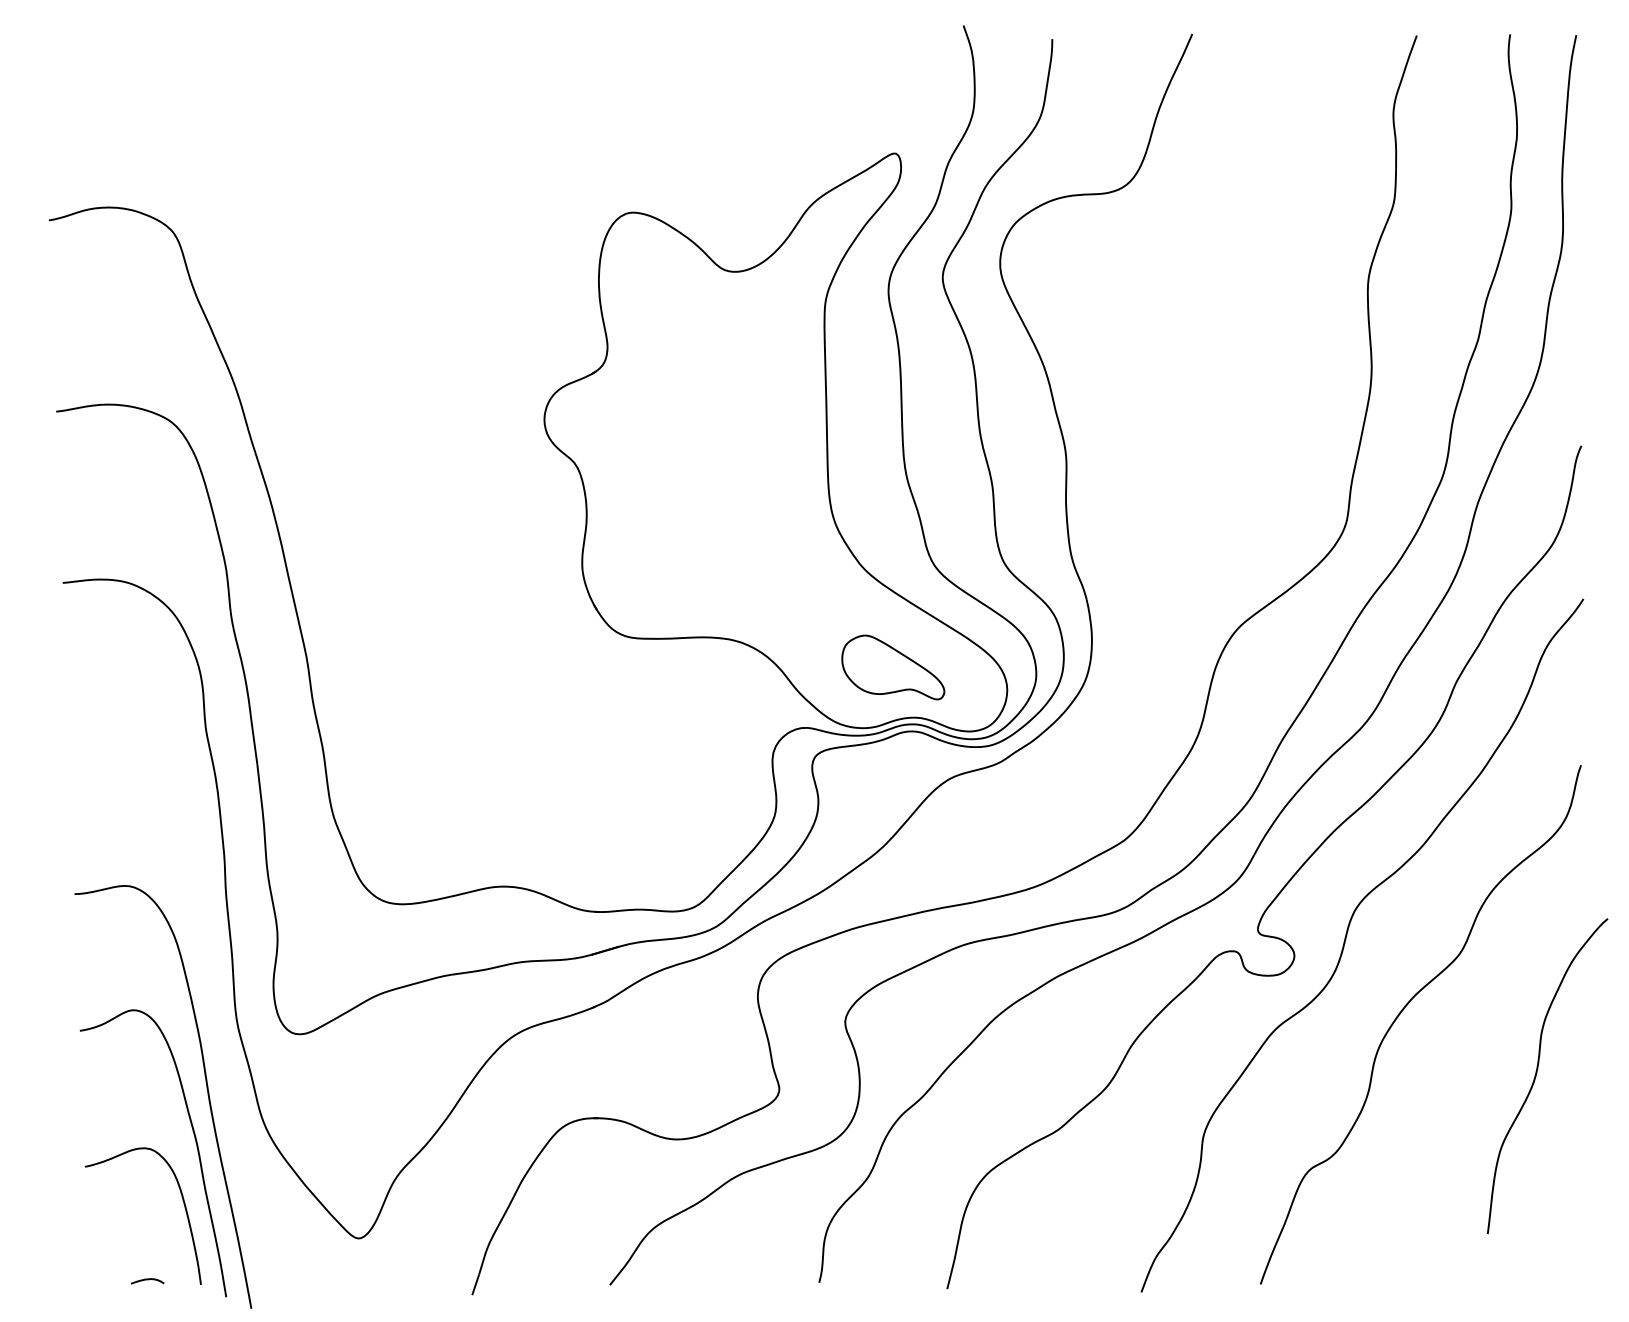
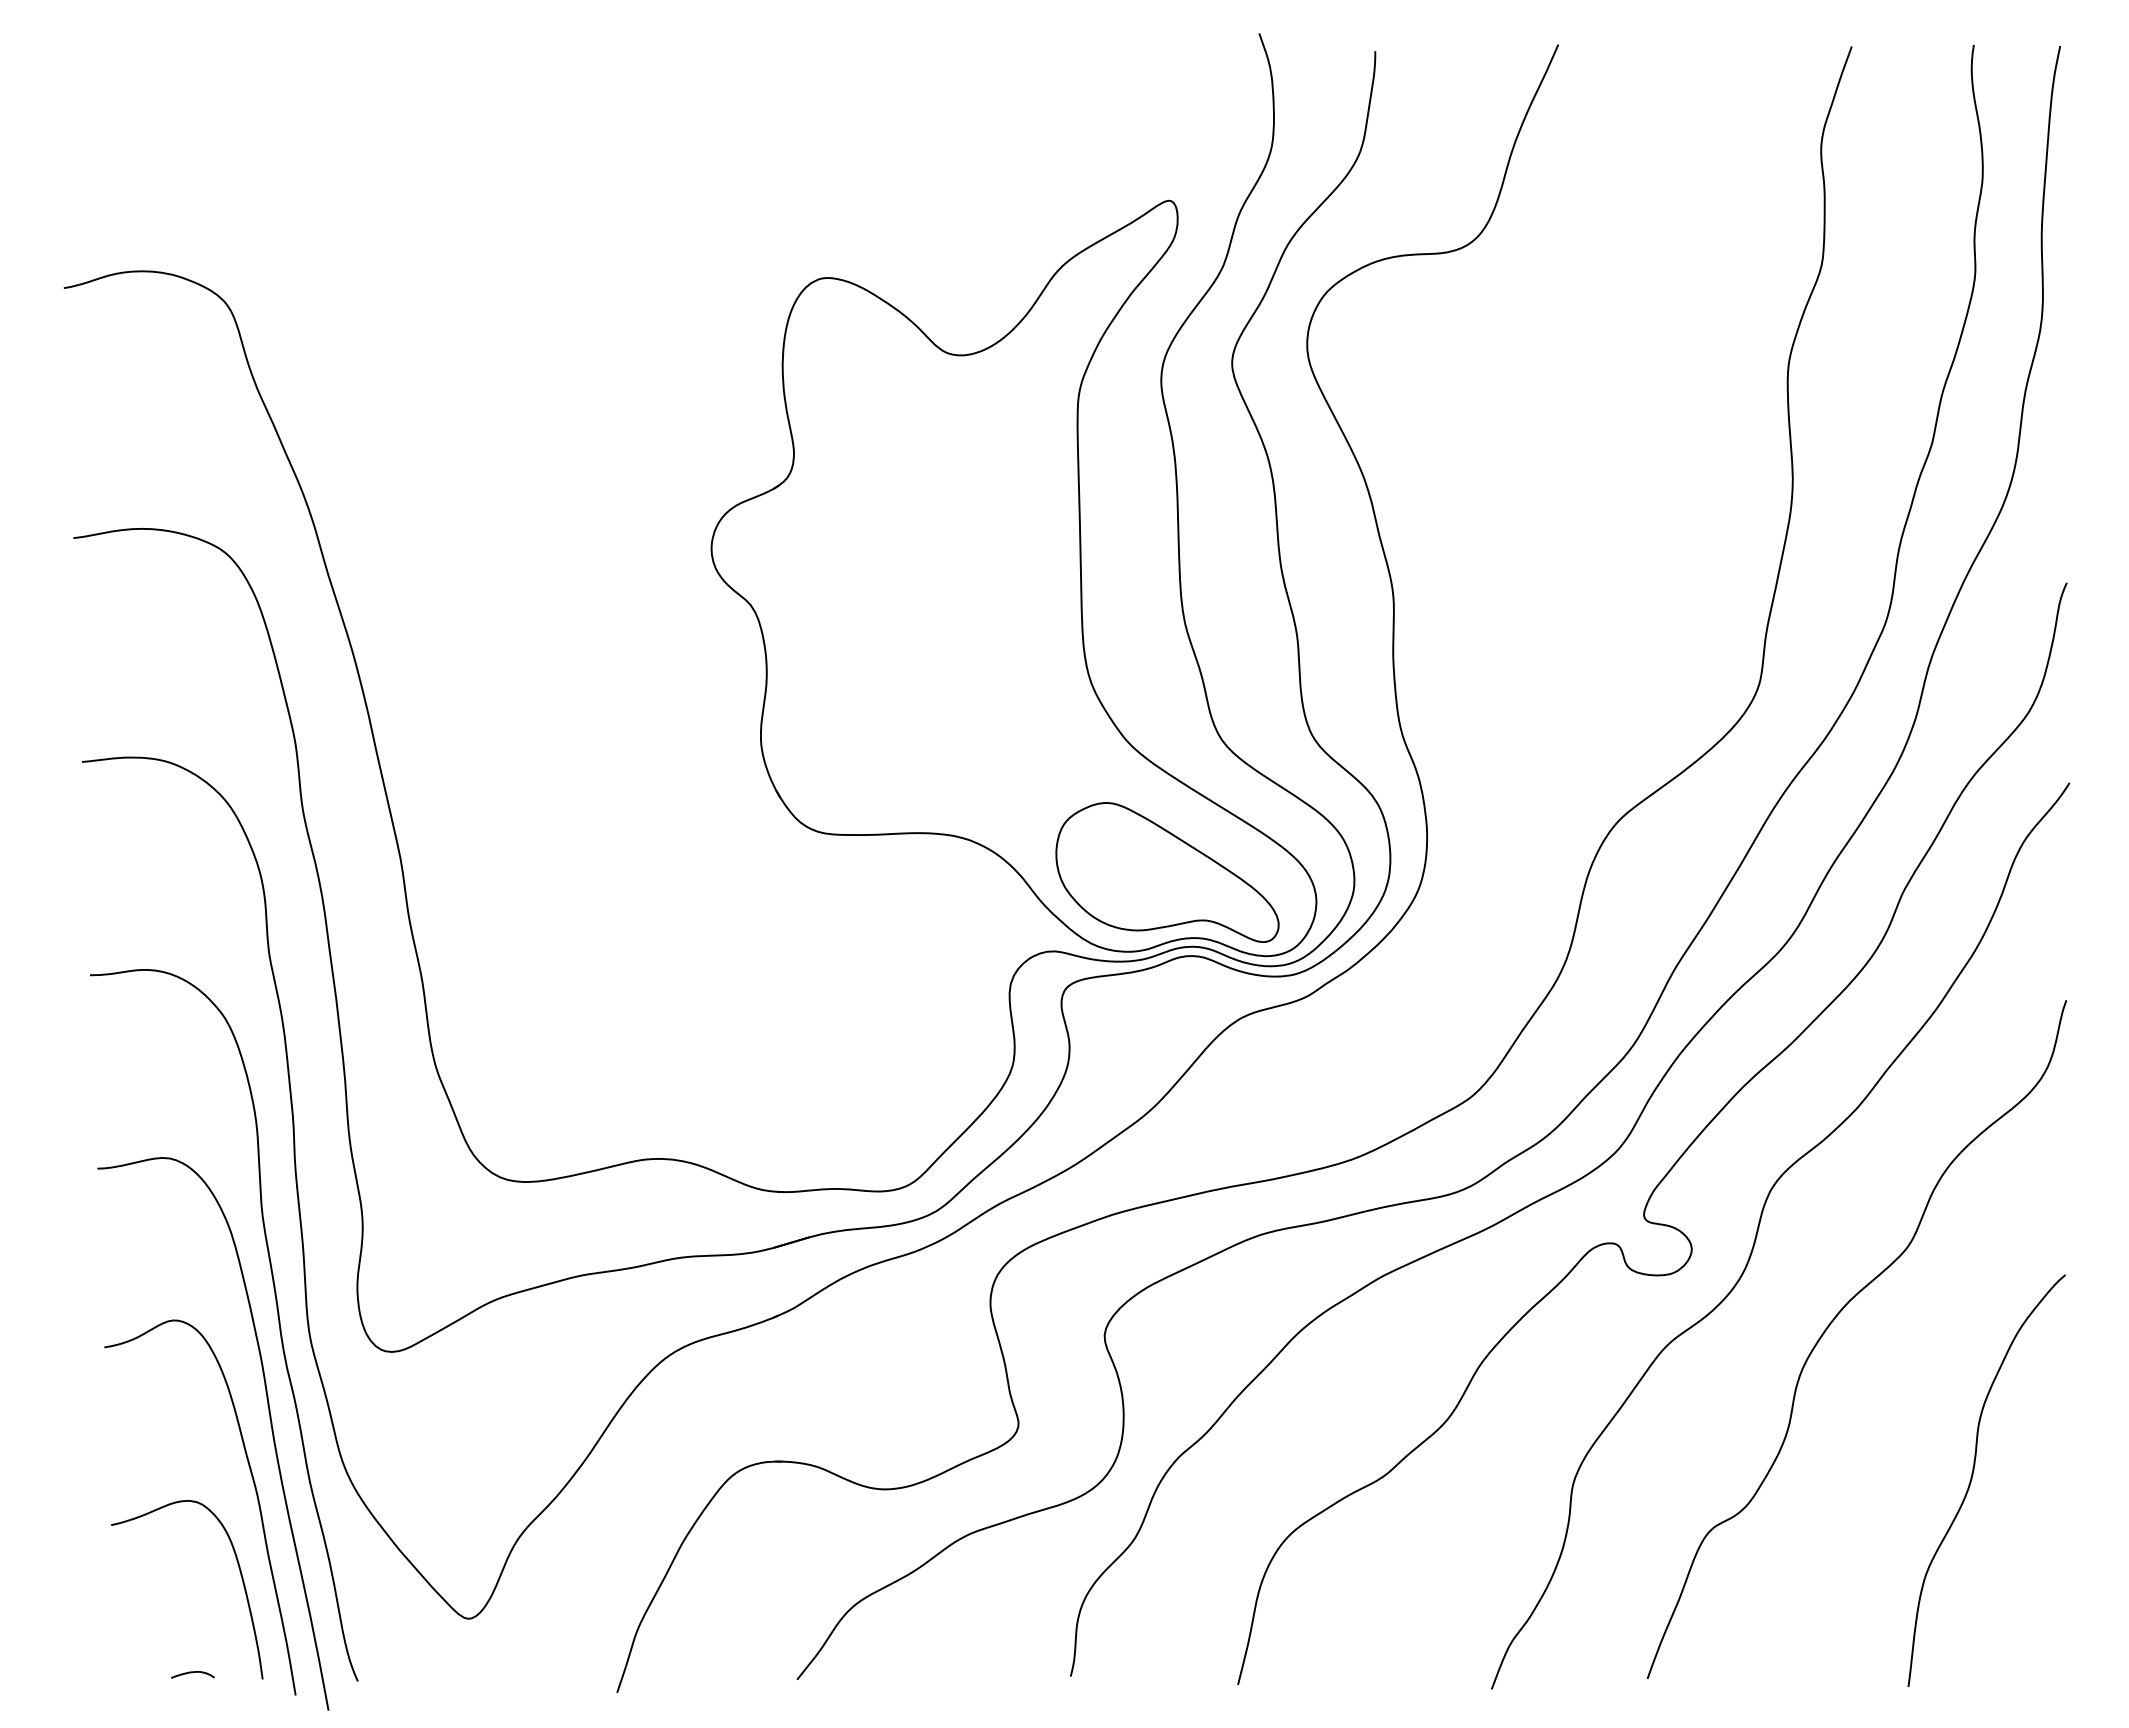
part: (893, 667) -> (1167, 872), size x1.67
curve: (212, 1007) -> (277, 1316), added
curve: (1537, 1072) -> (1973, 1475), moved

